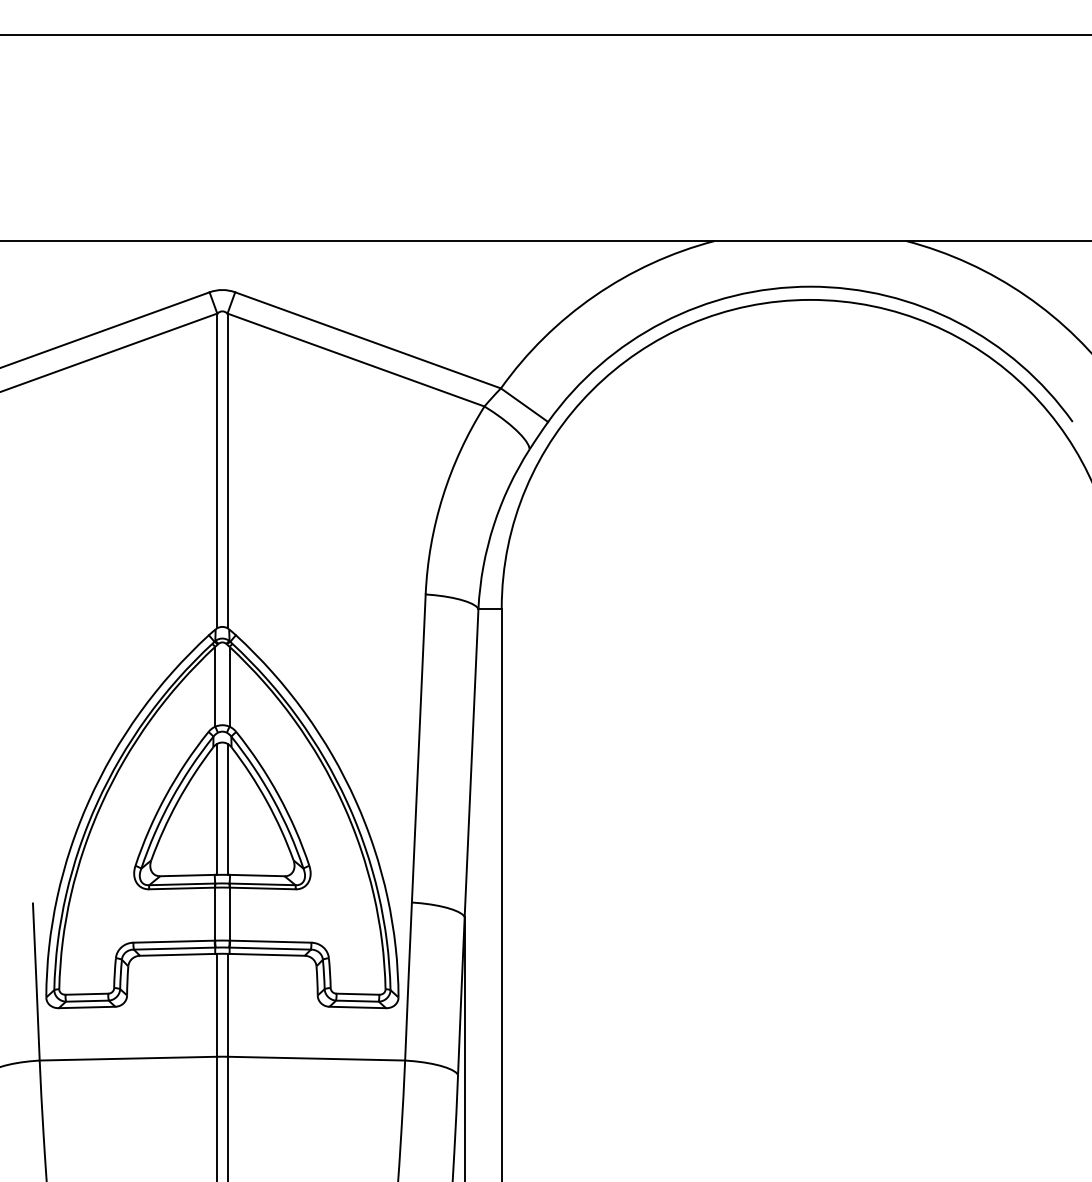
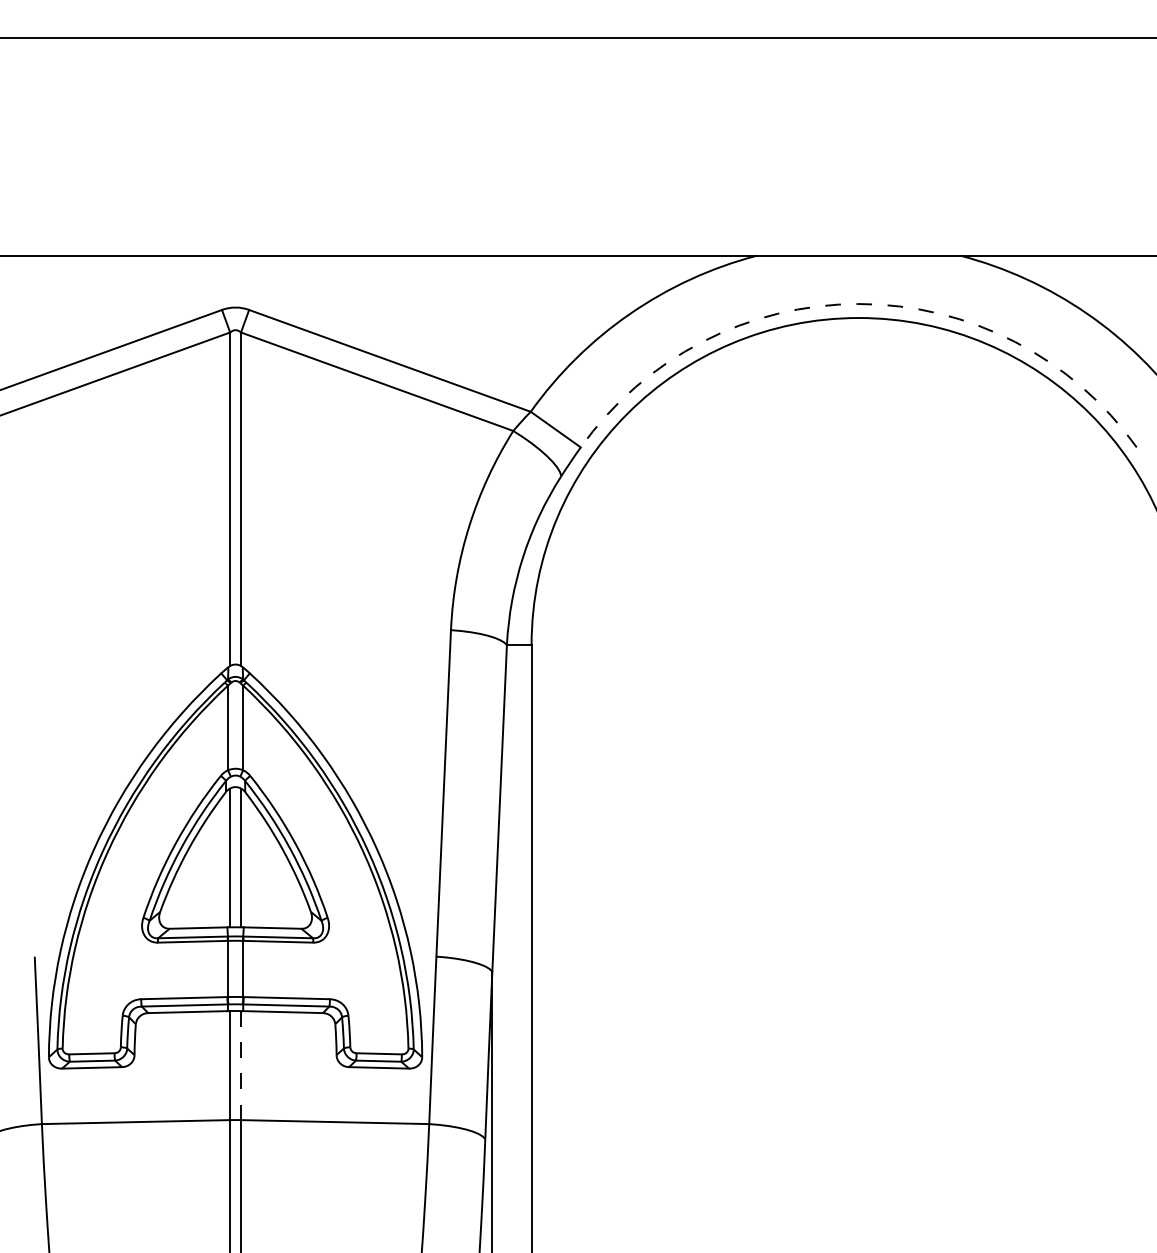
arc: (810, 287) -> (858, 304), solid -> dashed
line: (228, 1005) -> (241, 1065), solid -> dashed

